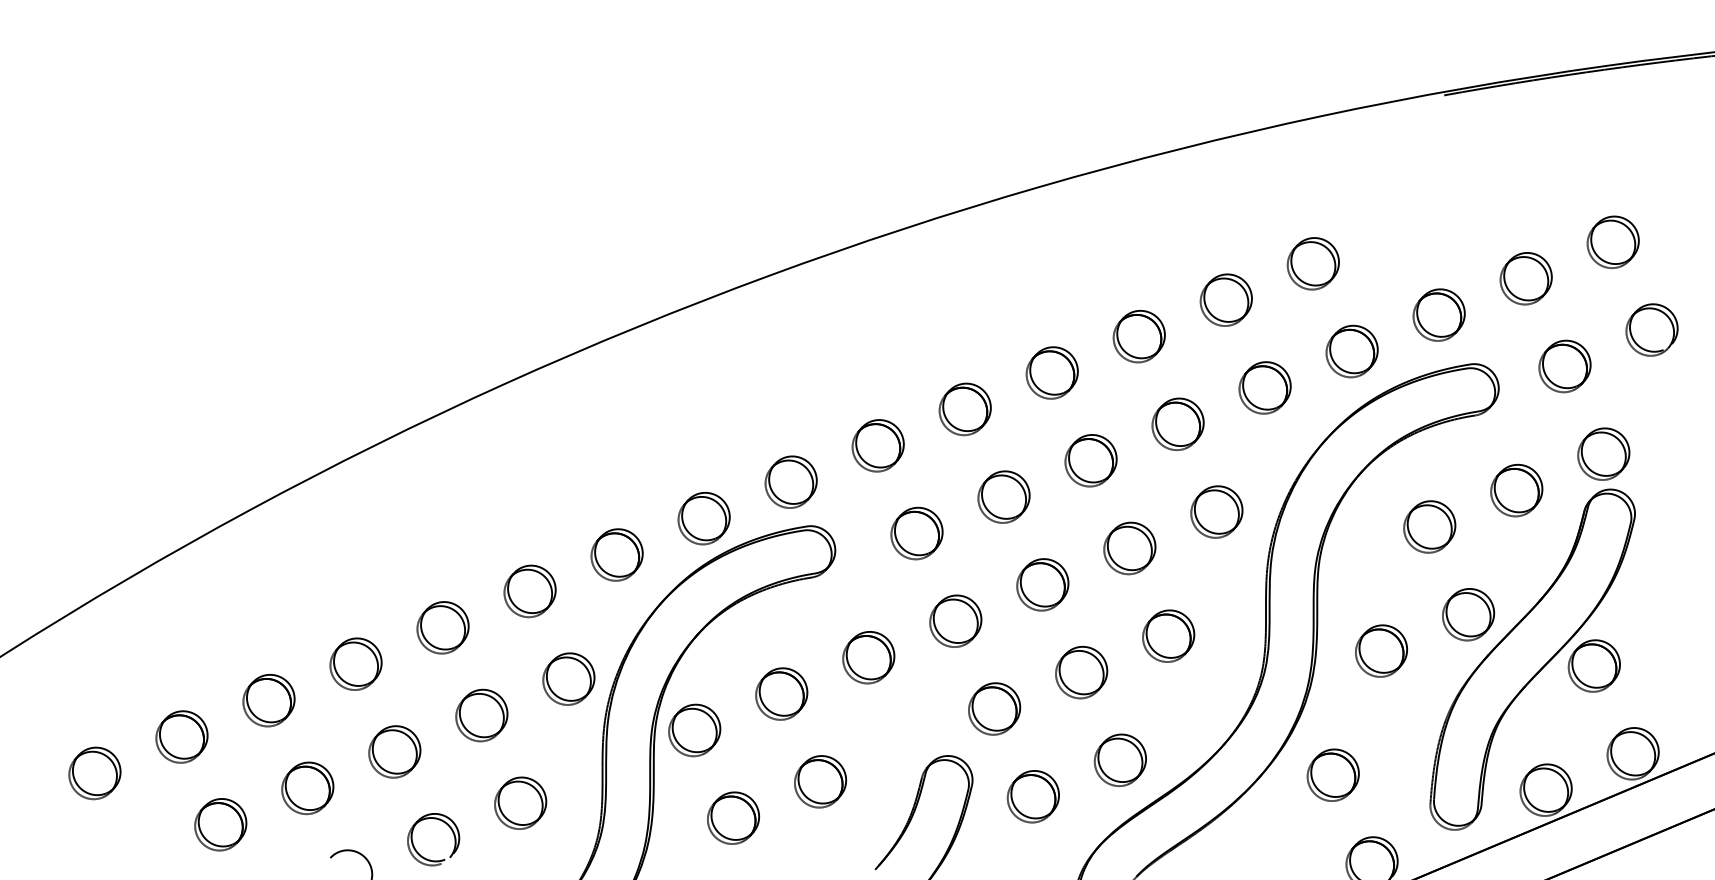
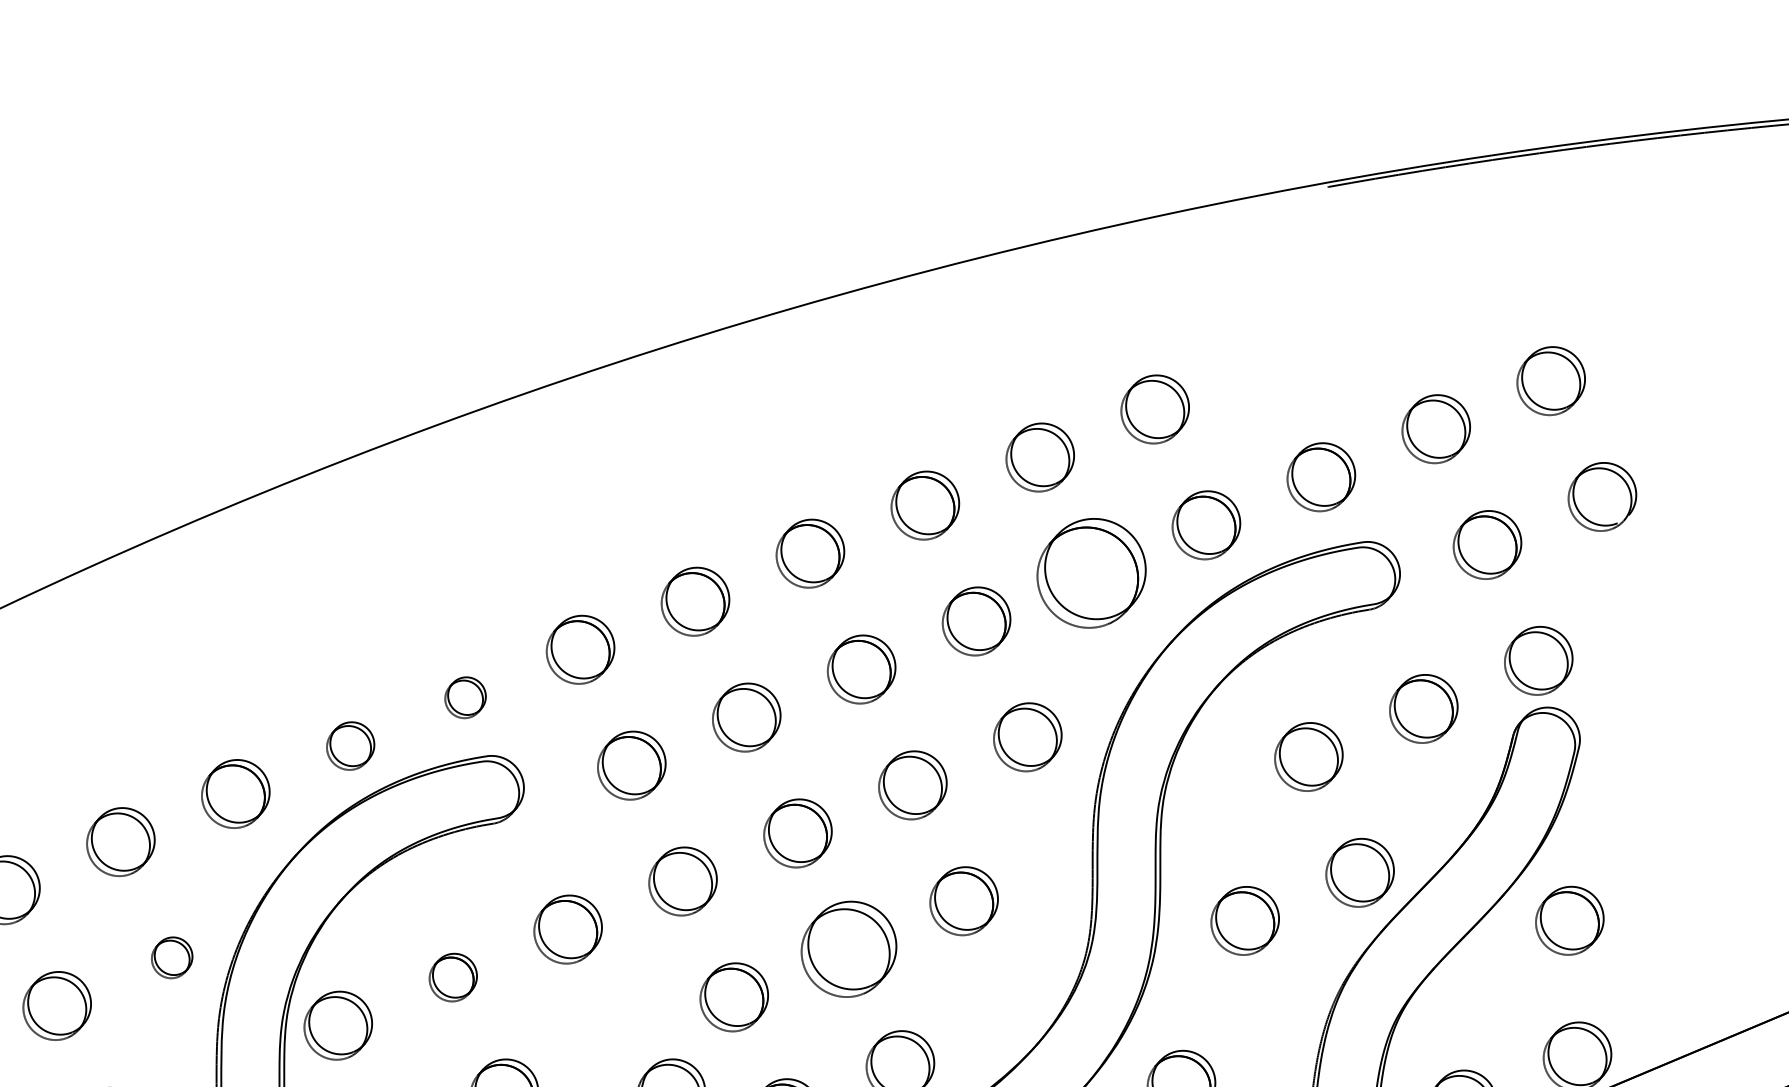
part: (1264, 387) -> (1090, 572), size x1.6
part: (790, 481) -> (464, 696), size x0.6
part: (703, 518) -> (349, 745), size x0.7
part: (1593, 665) -> (1568, 920), moved
part: (1081, 672) -> (849, 949), size x1.4
part: (568, 678) -> (171, 957), size x0.6
part: (781, 693) -> (452, 976), size x0.7

